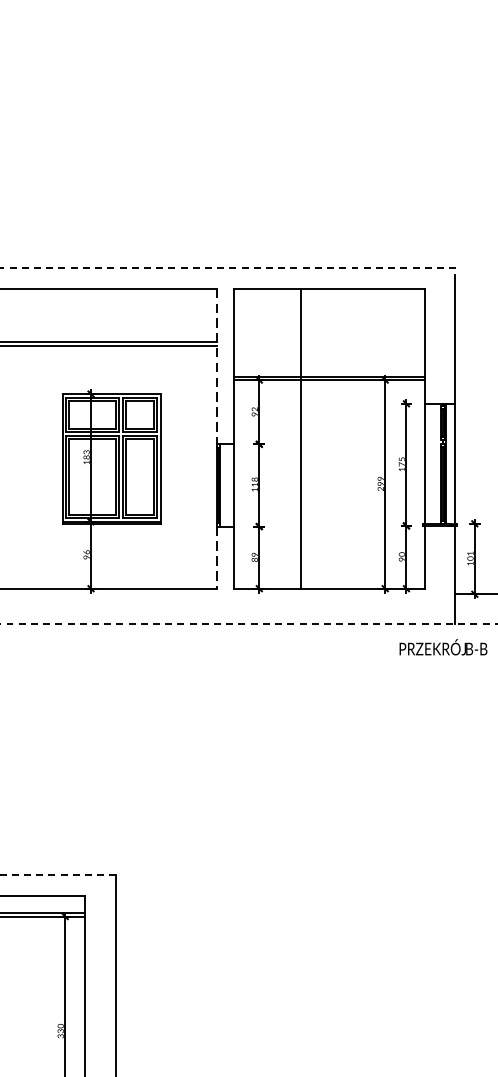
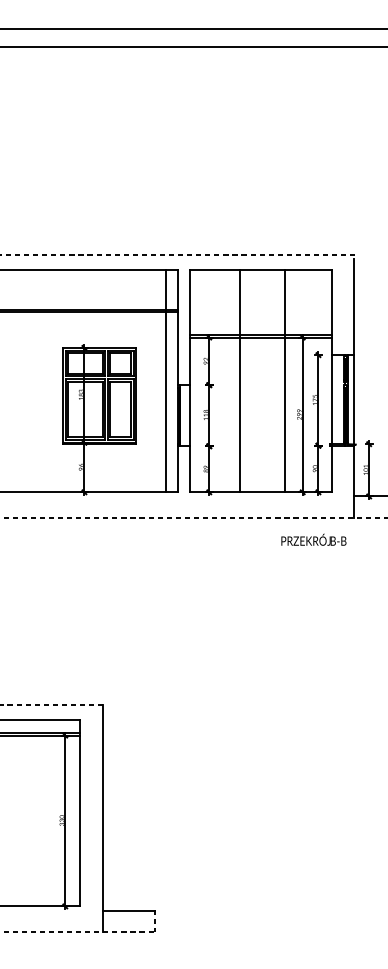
line: (216, 366) -> (177, 327), dashed -> solid
line: (200, 437) -> (165, 380), added
line: (360, 437) -> (284, 380), added
line: (216, 557) -> (177, 469), dashed -> solid
text: (442, 646) -> (313, 539), moved

